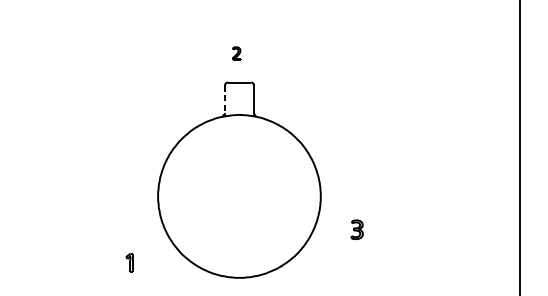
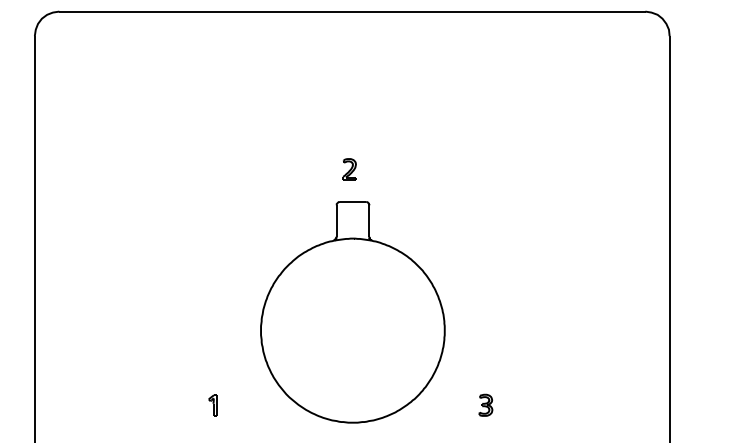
part: (236, 53) -> (349, 169), size x1.43
line: (224, 98) -> (336, 220), dashed -> solid
part: (356, 229) -> (485, 404), moved
part: (129, 262) -> (212, 405), moved

